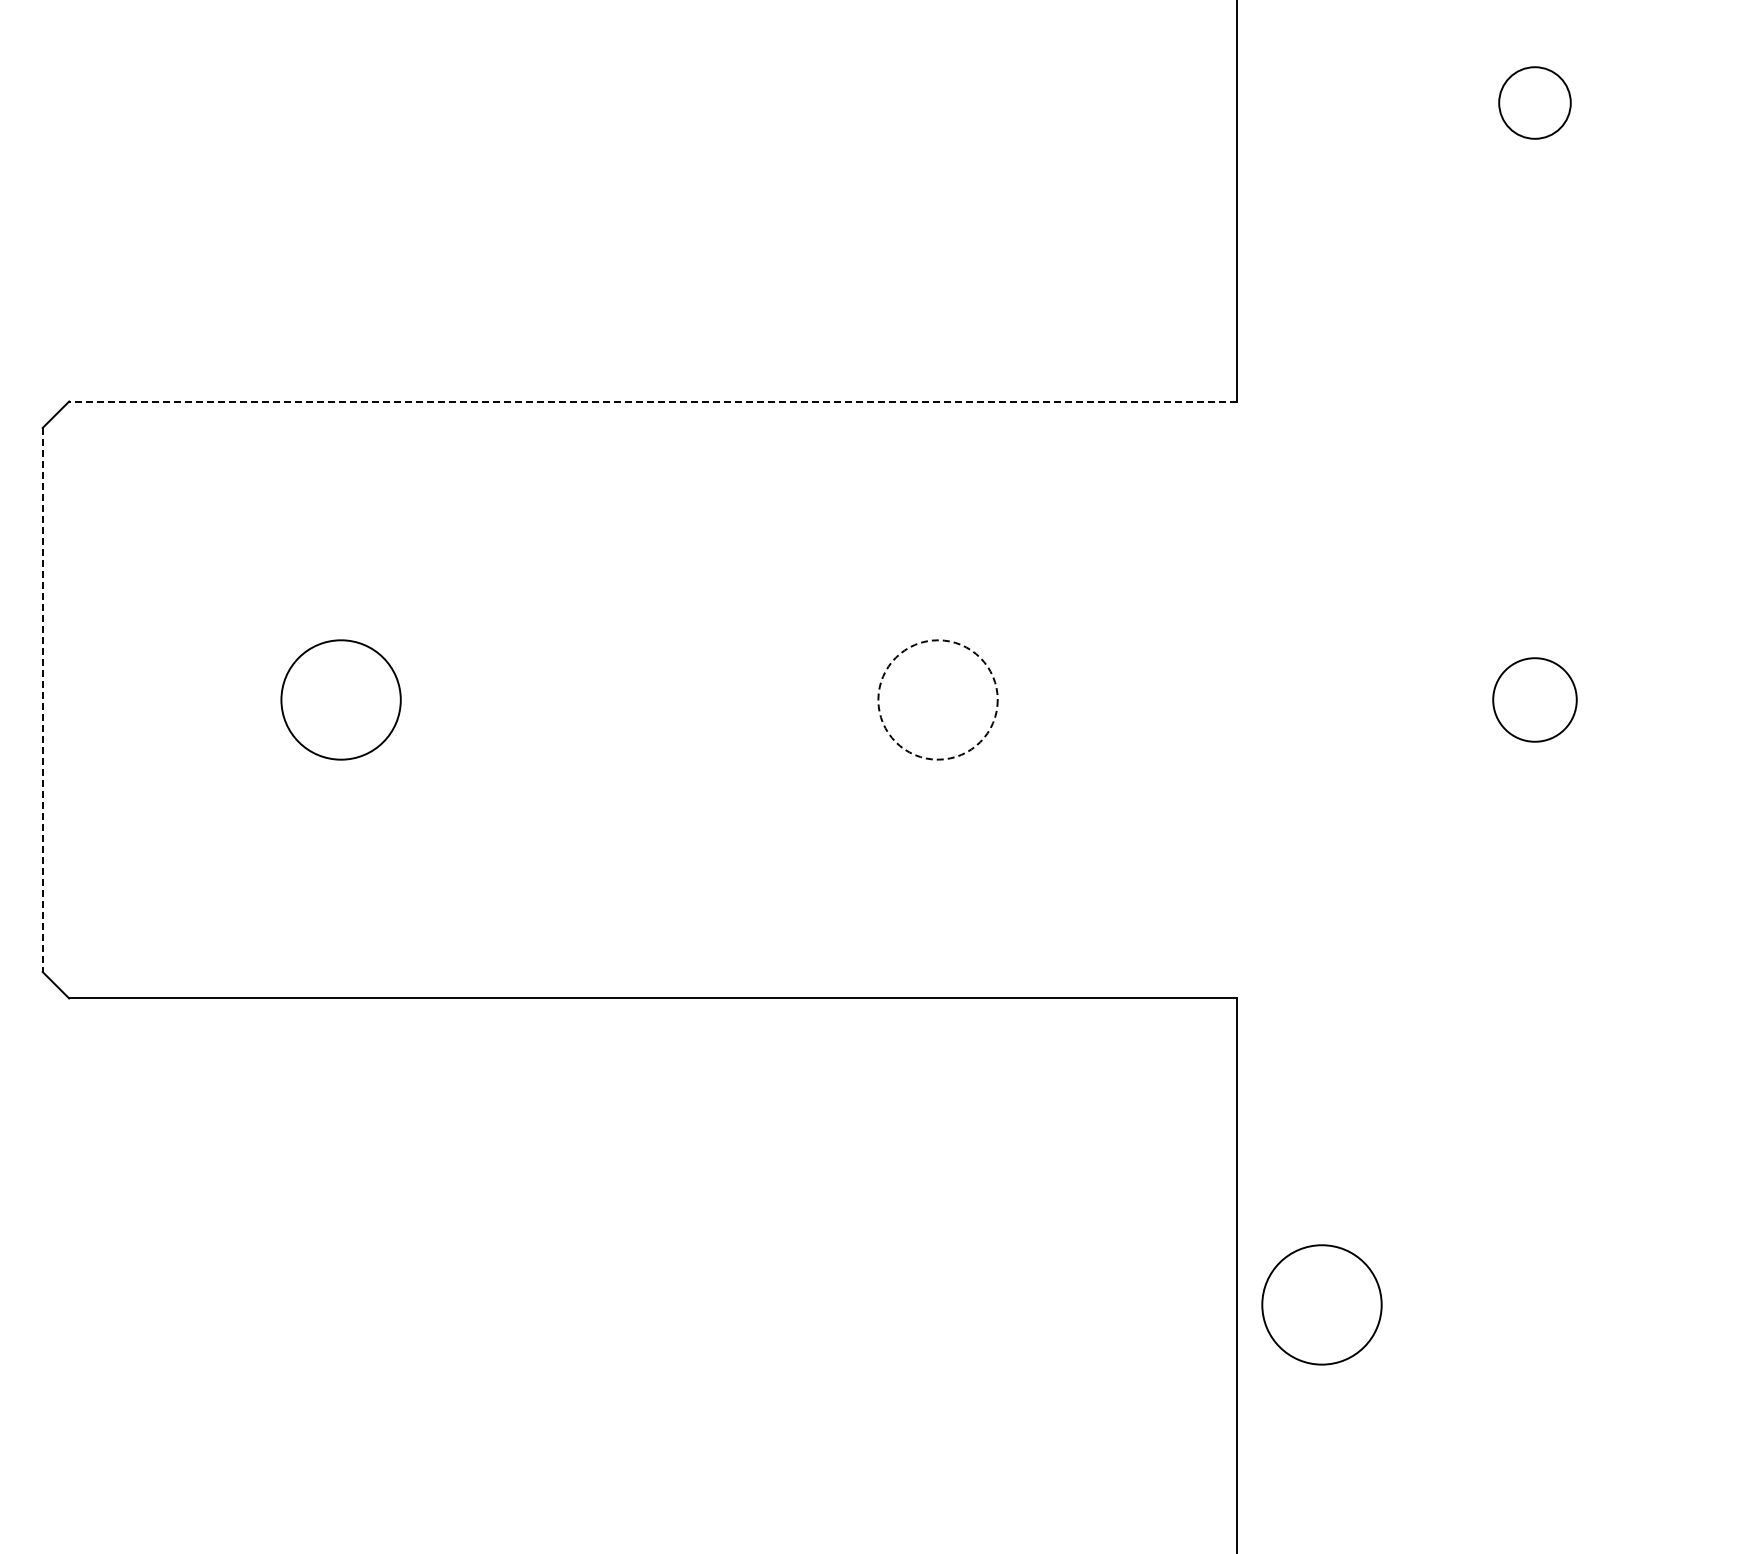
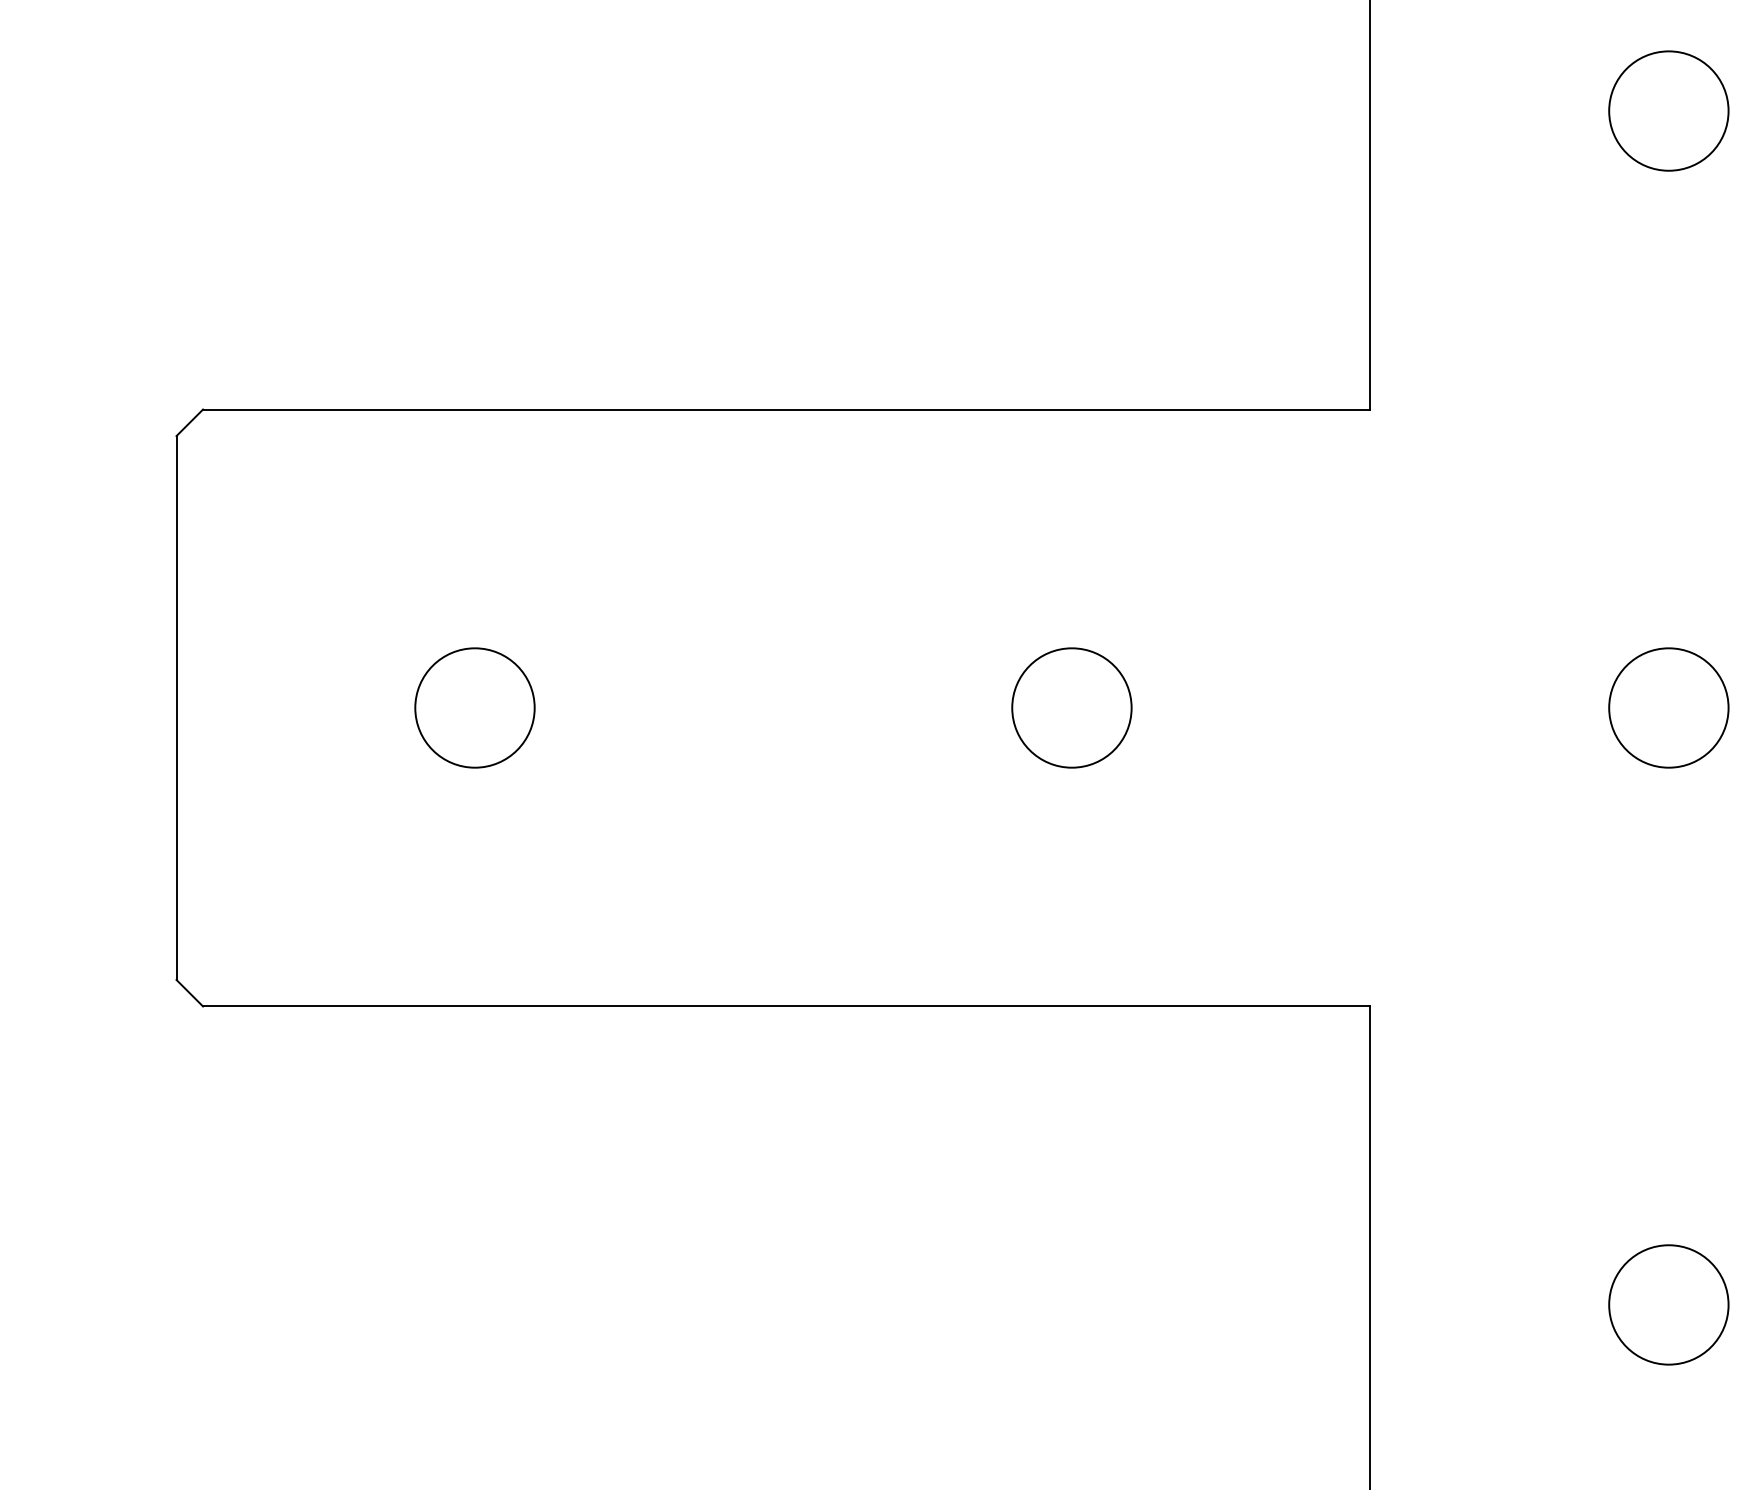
circle: (1534, 102) -> (1668, 110), size x1.67
line: (652, 401) -> (786, 409), dashed -> solid
circle: (937, 699) -> (1071, 707), dashed -> solid
circle: (1534, 699) -> (1668, 707), size x1.43
line: (42, 700) -> (176, 708), dashed -> solid
circle: (1321, 1304) -> (1668, 1304), moved

